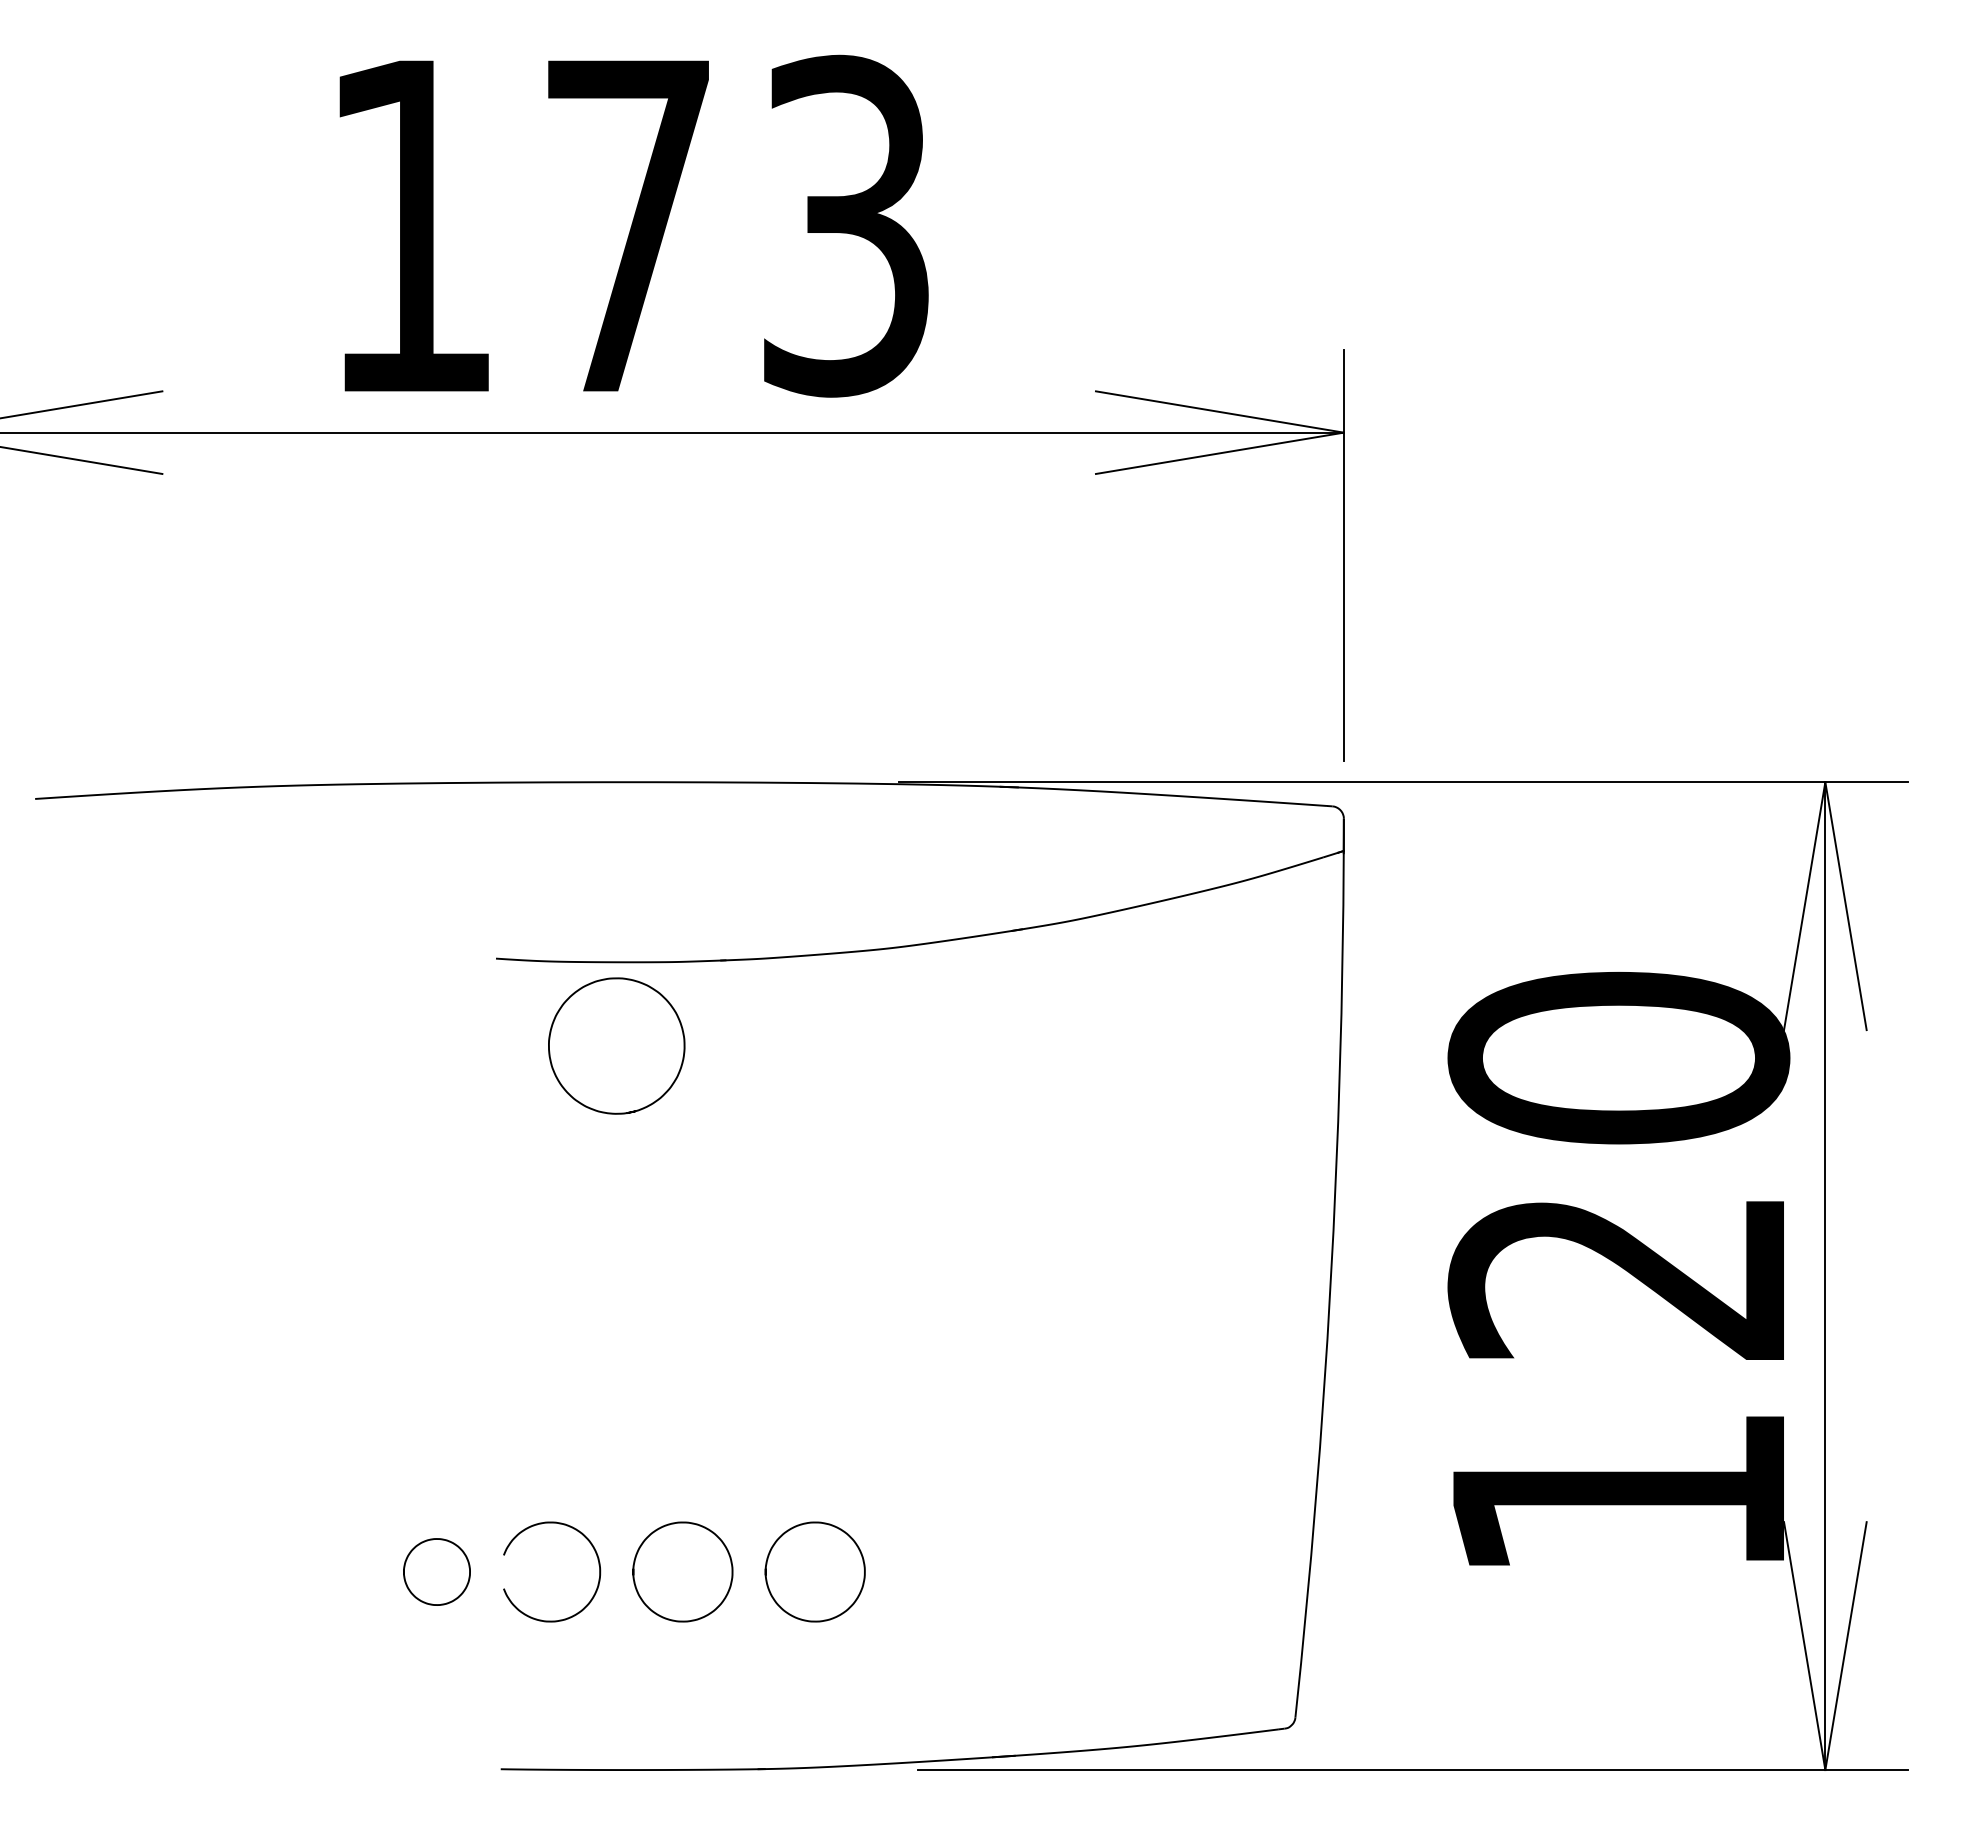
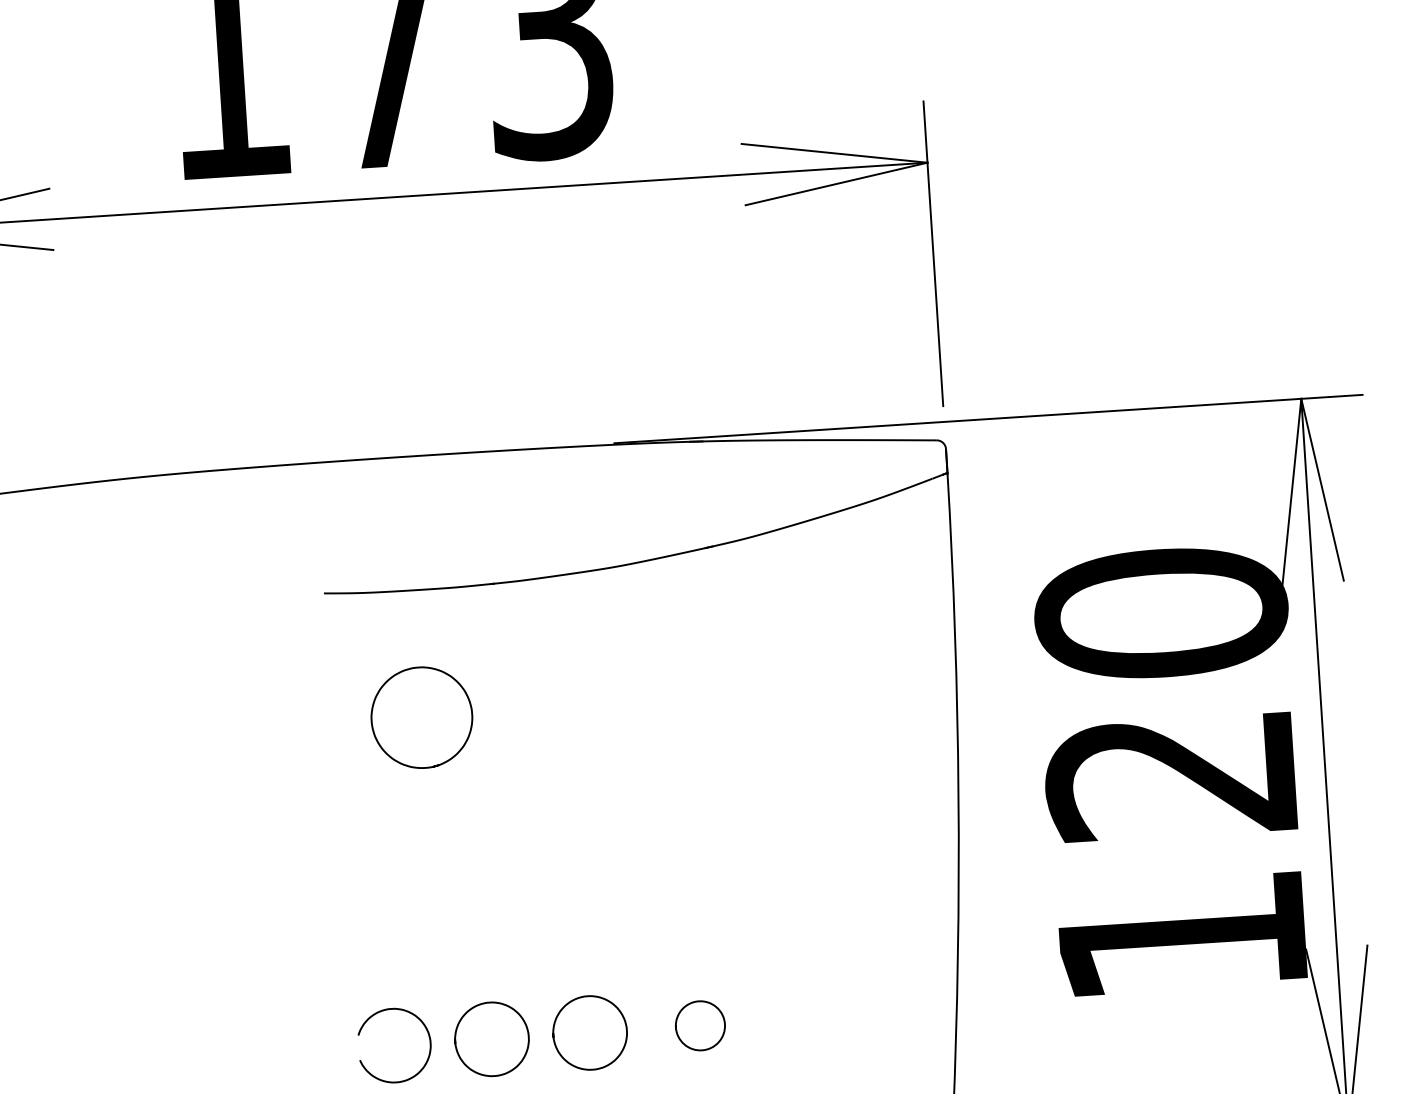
curve: (589, 985) -> (398, 674), moved
curve: (419, 1545) -> (686, 1007), moved

